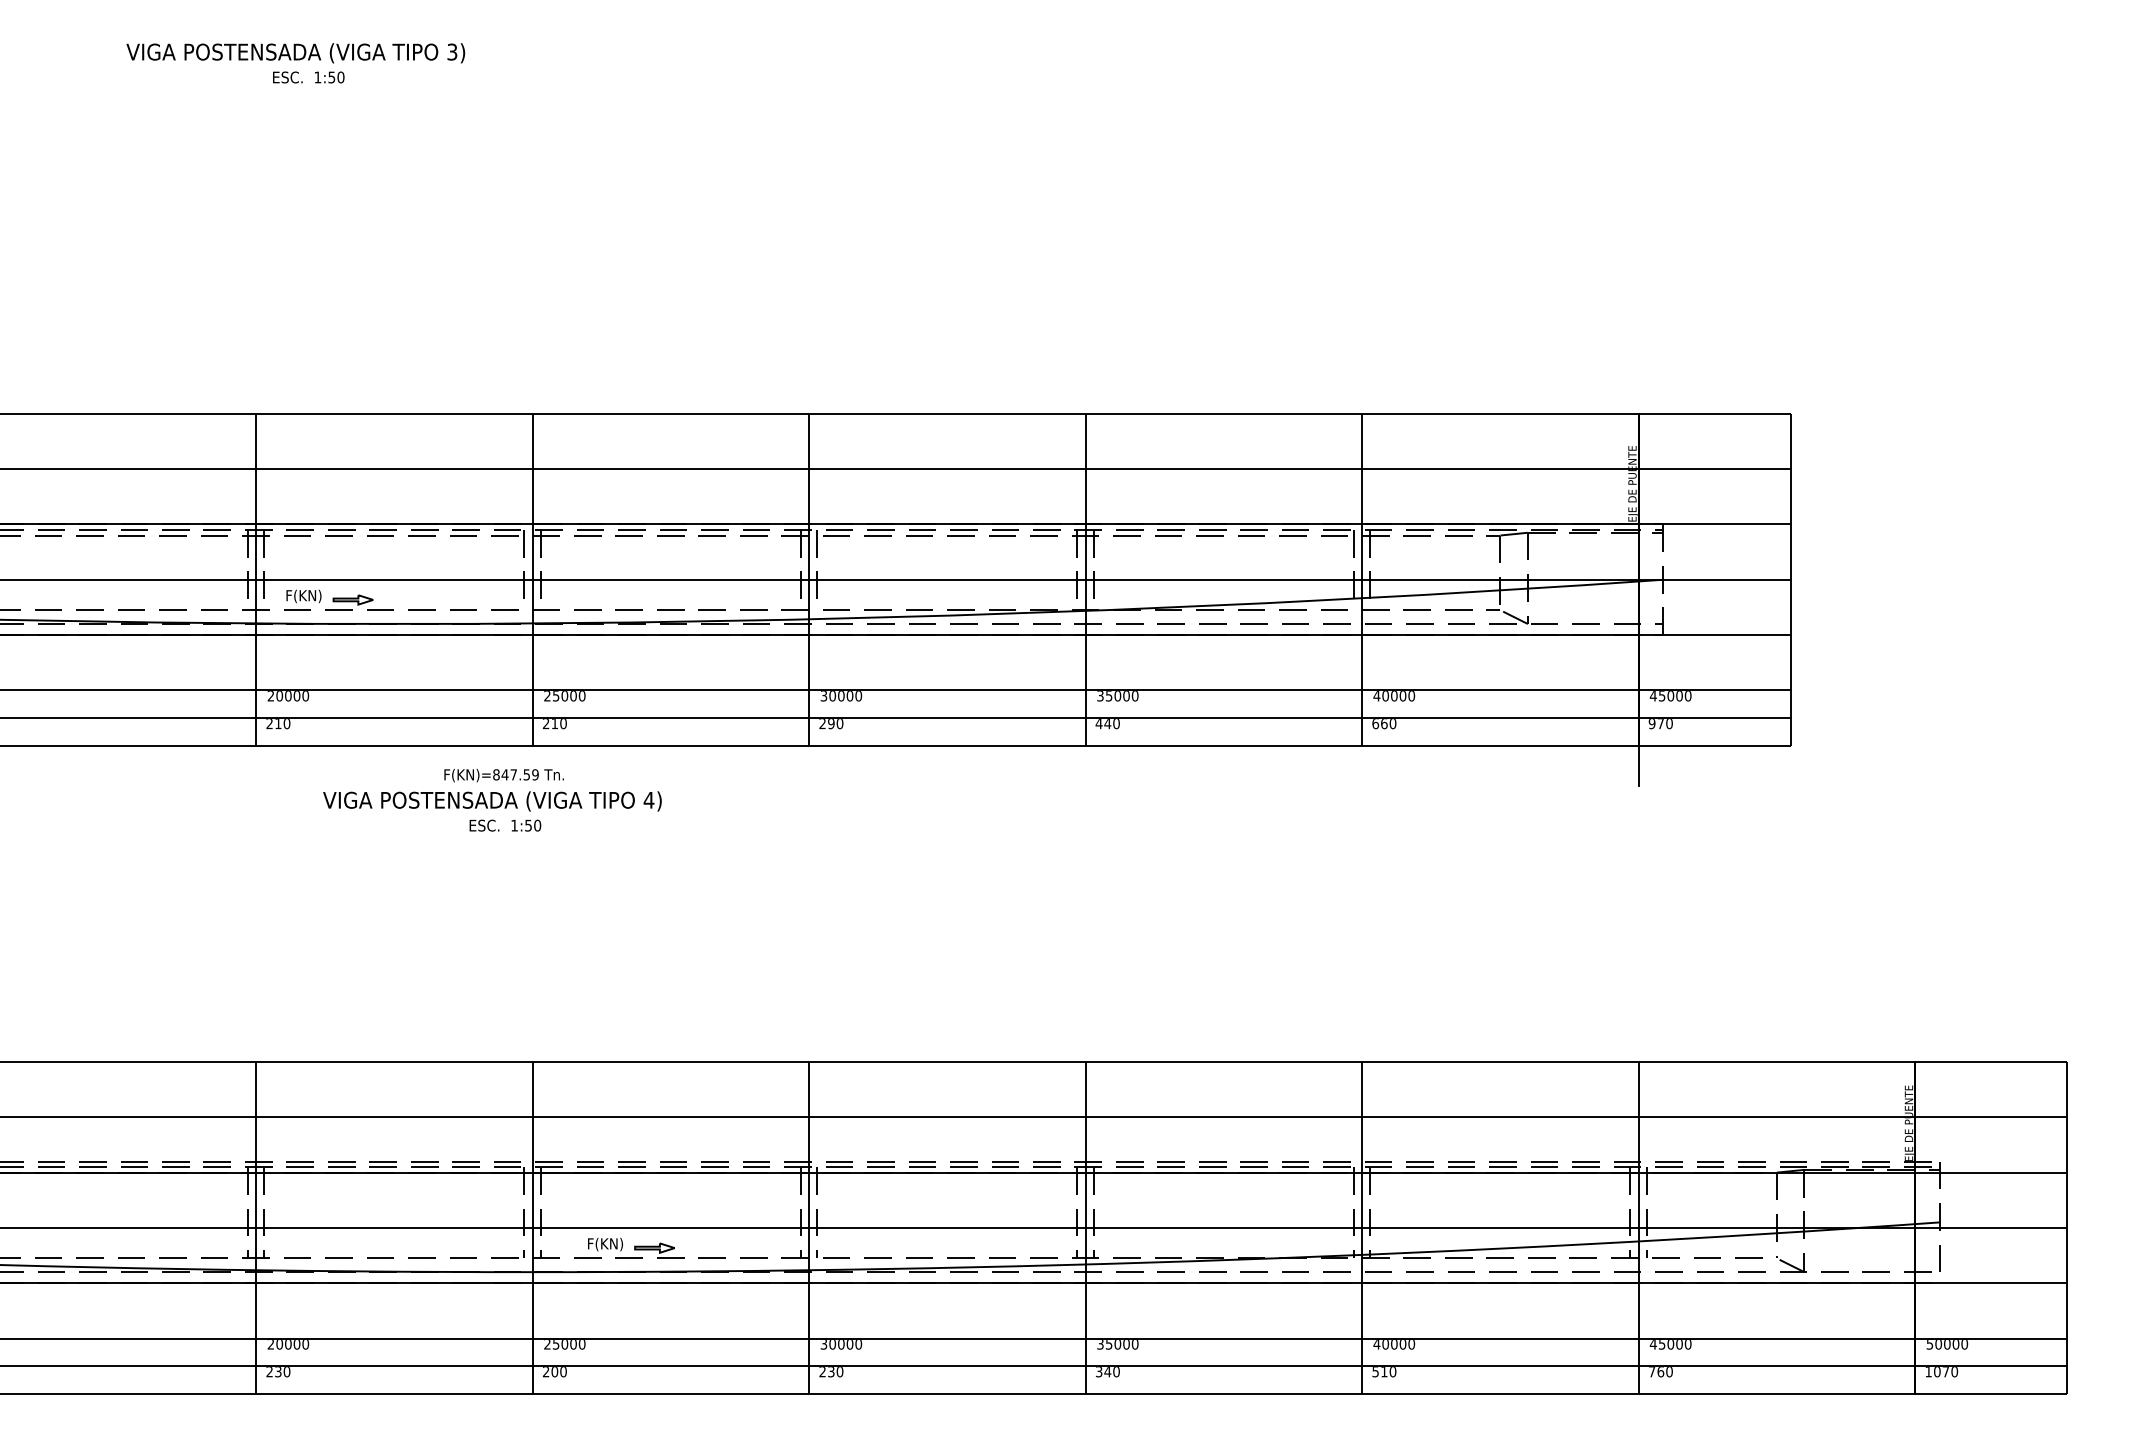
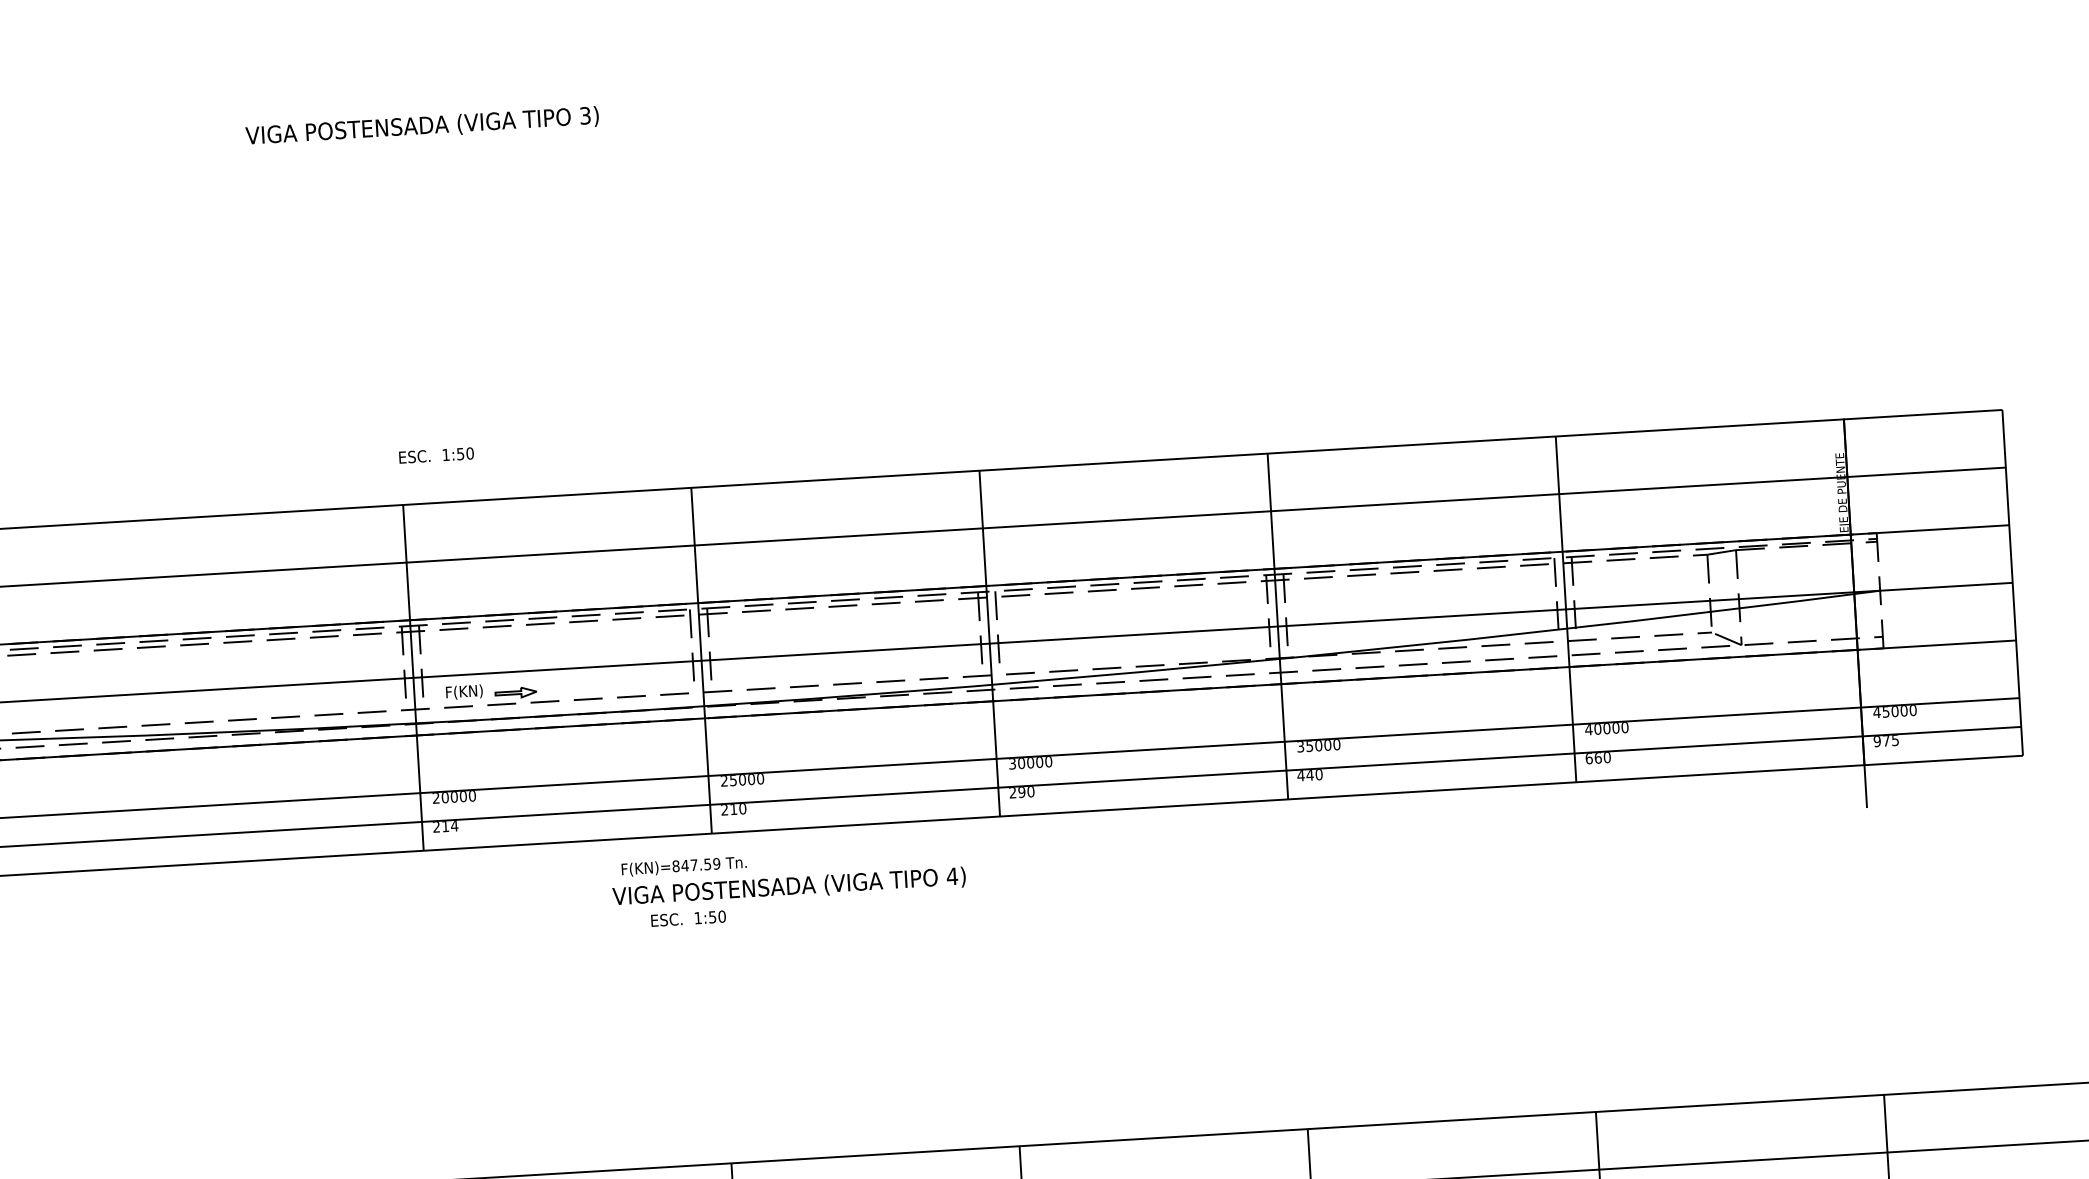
text: (308, 77) -> (436, 455), moved
text: (286, 724) -> (454, 826), 210 -> 214
text: (1669, 724) -> (1895, 741), 970 -> 975
text: (492, 801) -> (789, 887), moved

